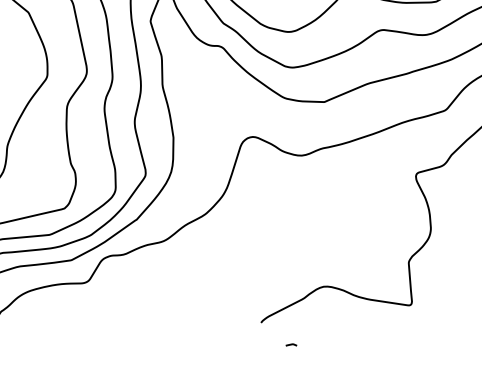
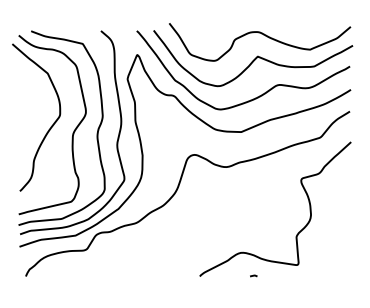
curve: (291, 344) -> (253, 275), moved

